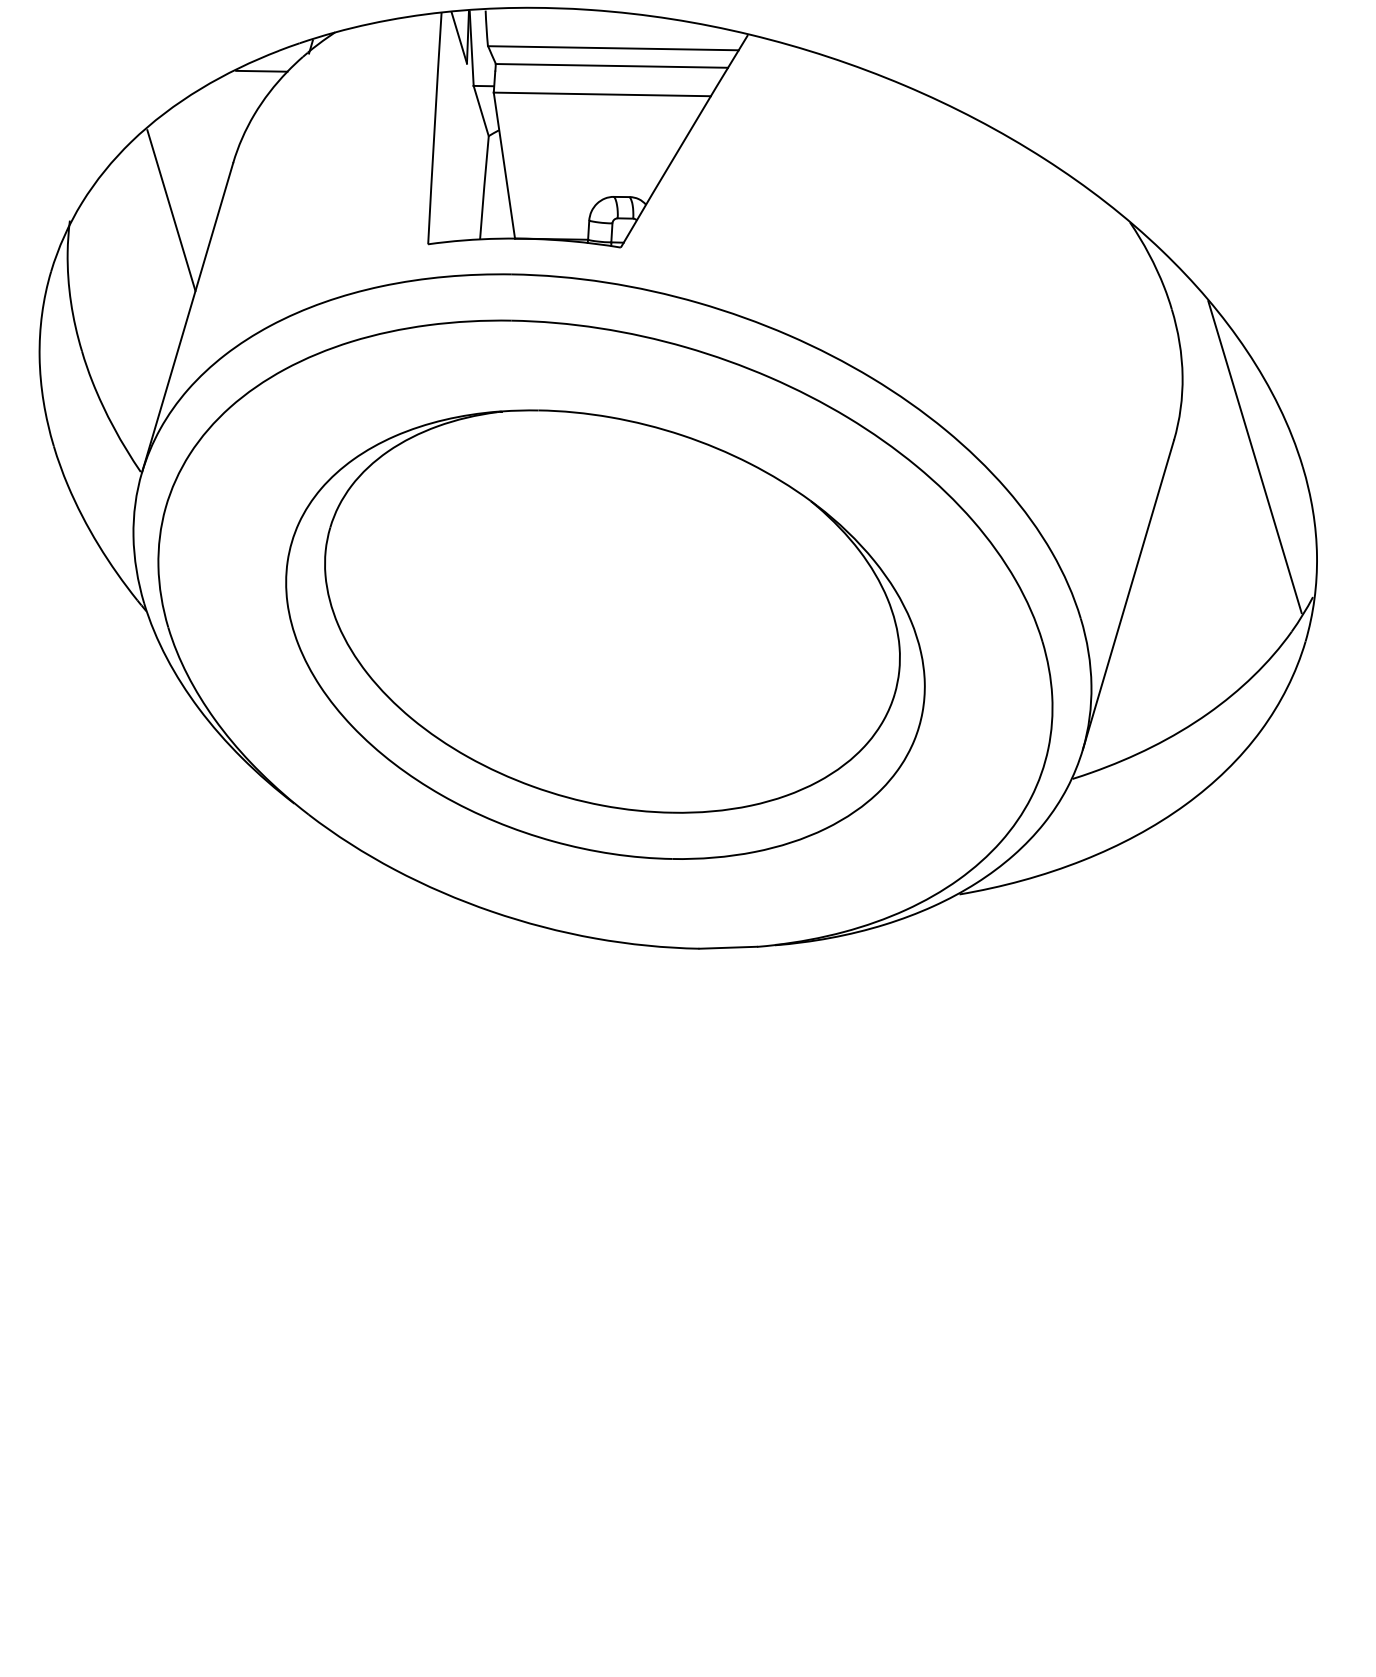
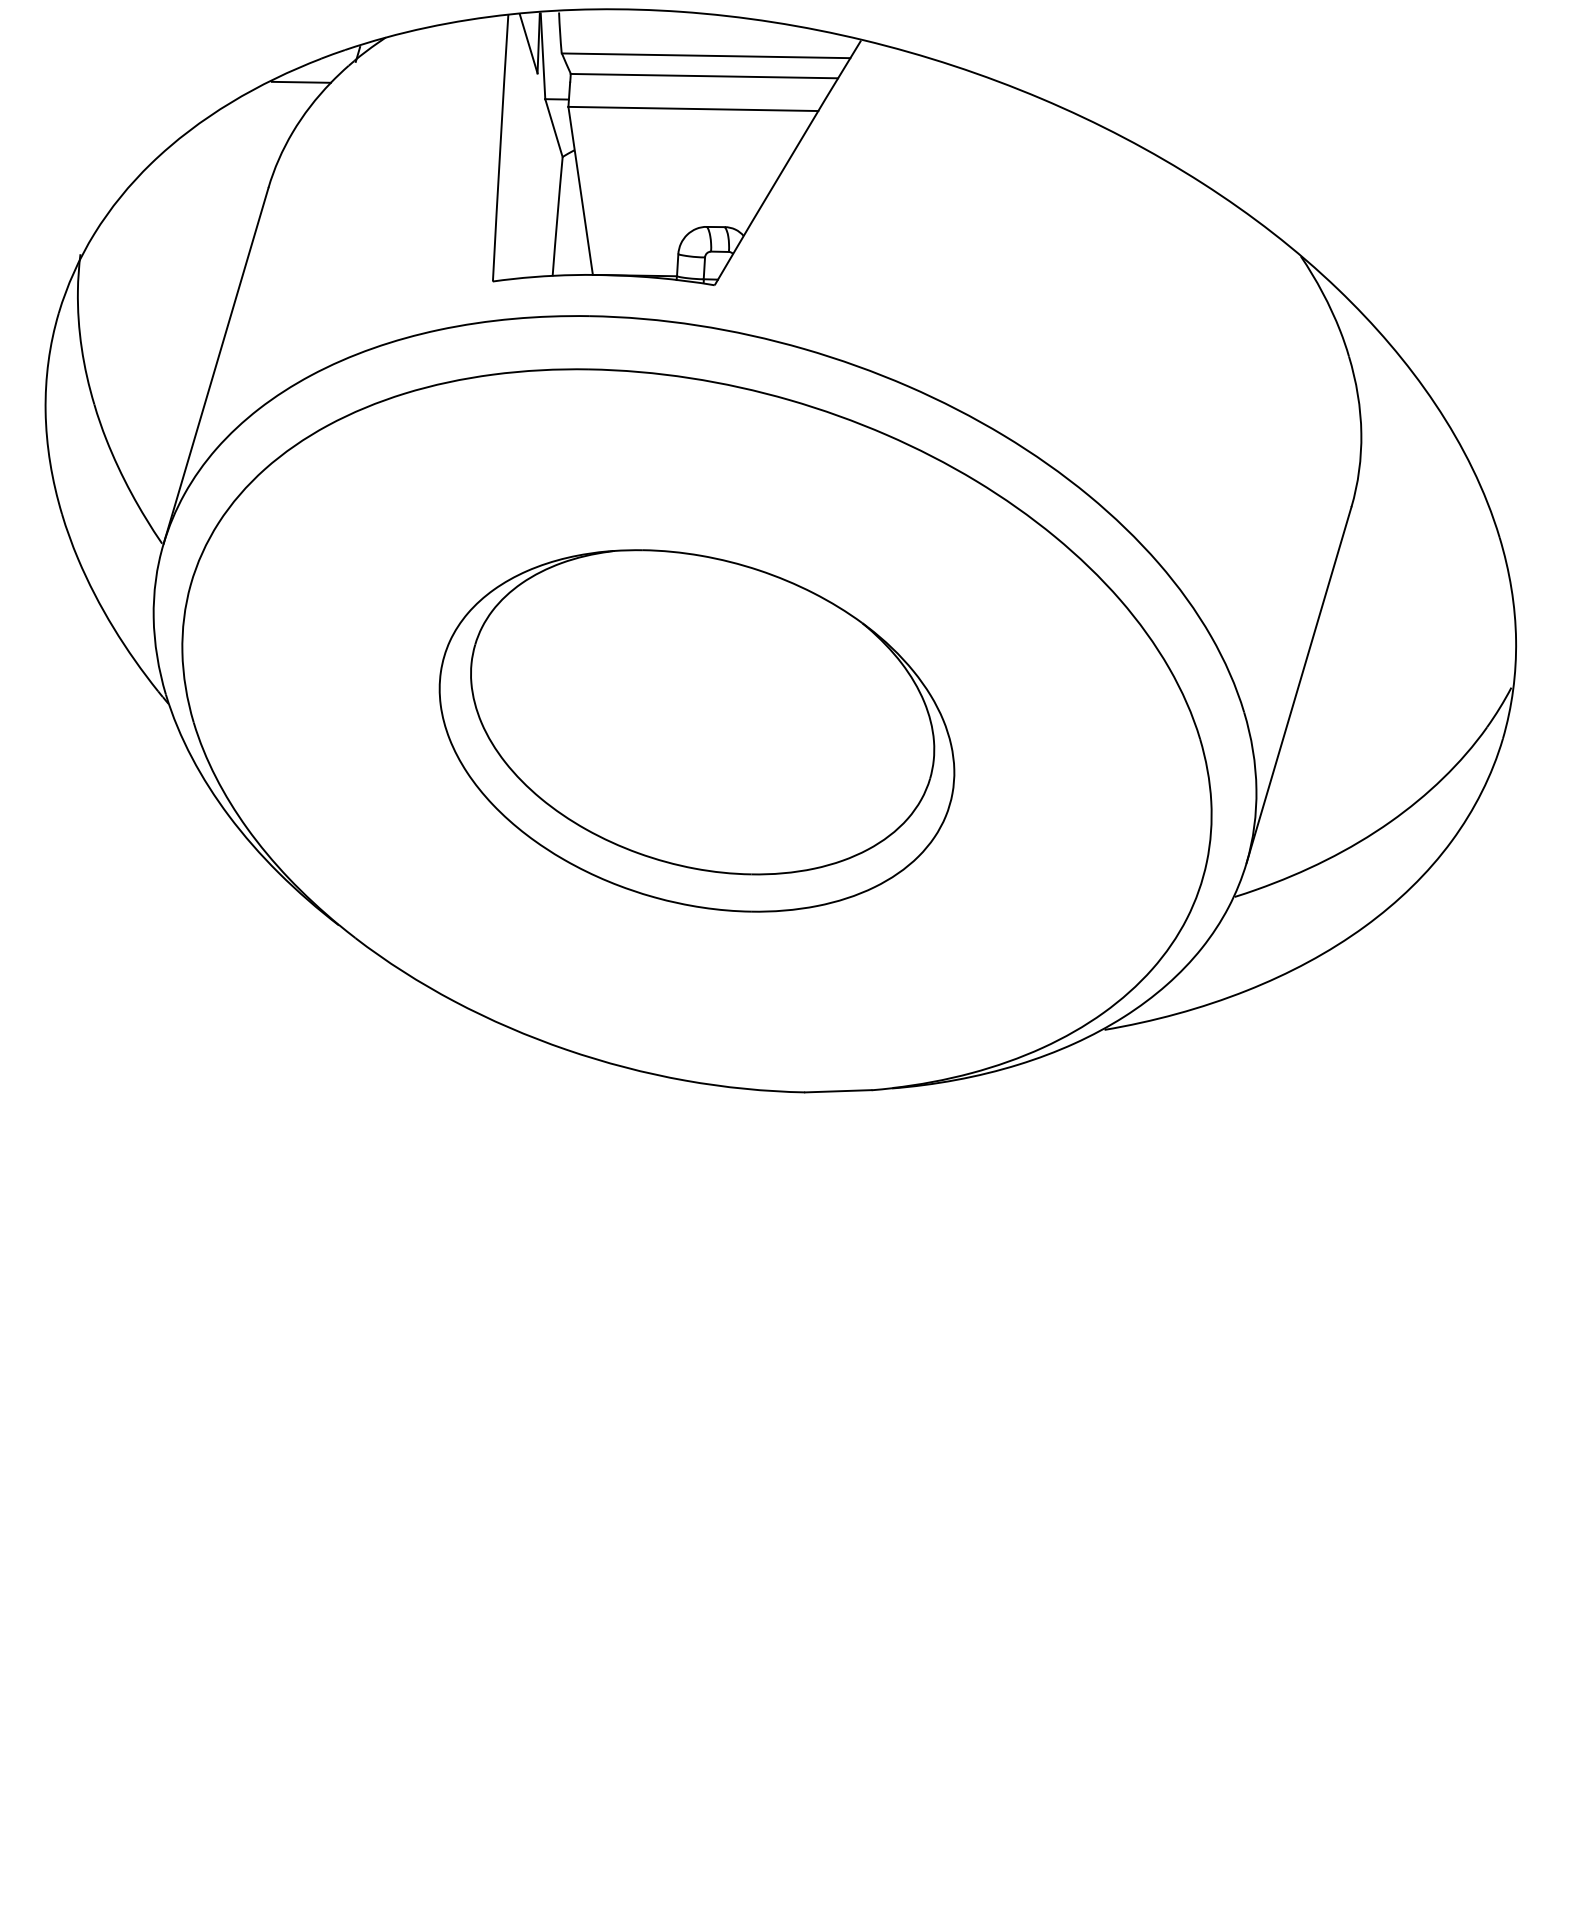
line: (171, 210) -> (197, 242), removed
line: (1254, 457) -> (1444, 526), removed
part: (605, 634) -> (696, 730), size x0.7

